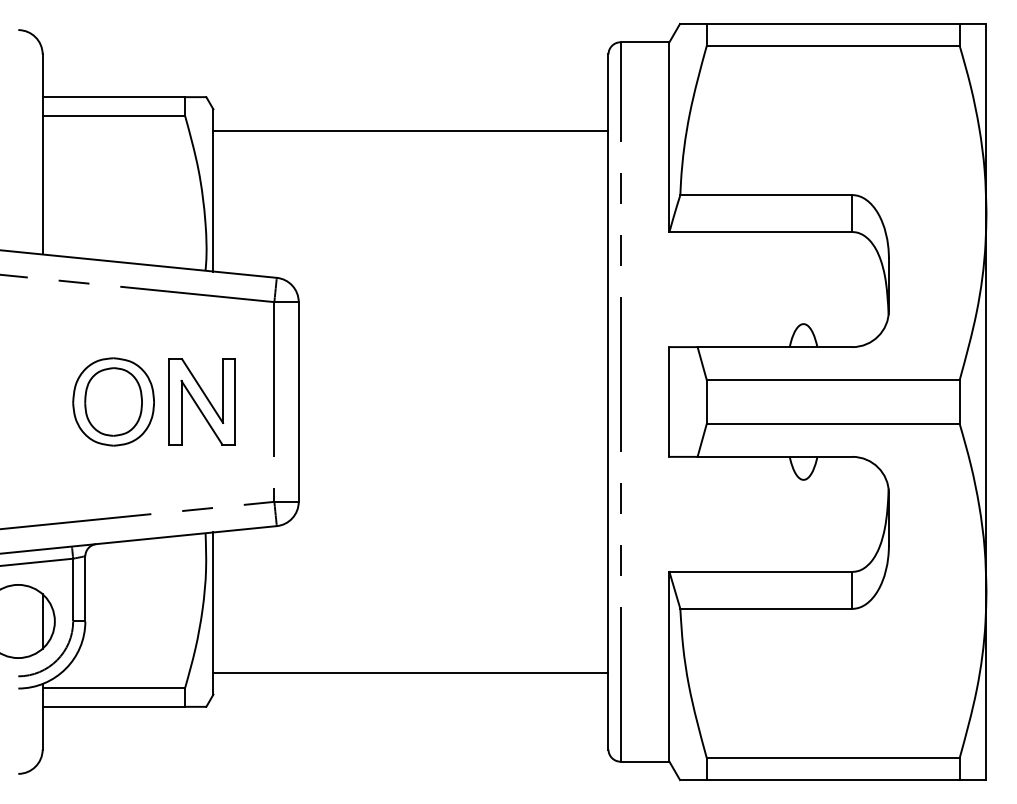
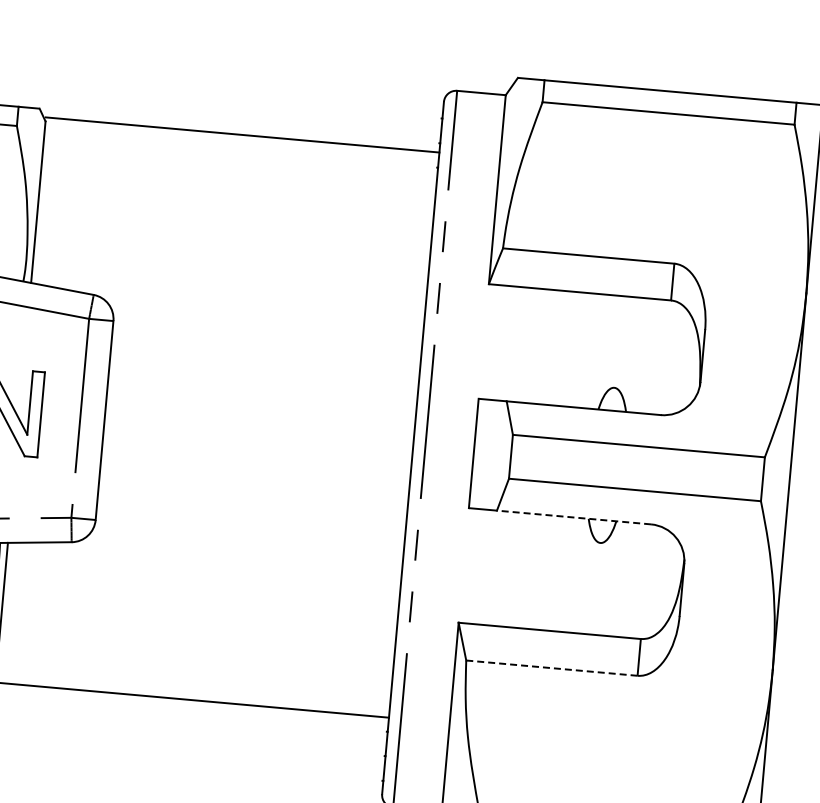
line: (410, 131) -> (242, 135), moved
line: (774, 456) -> (573, 517), solid -> dashed
line: (766, 608) -> (552, 667), solid -> dashed

